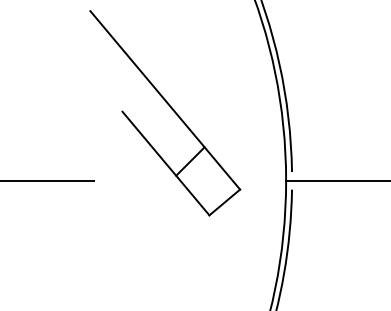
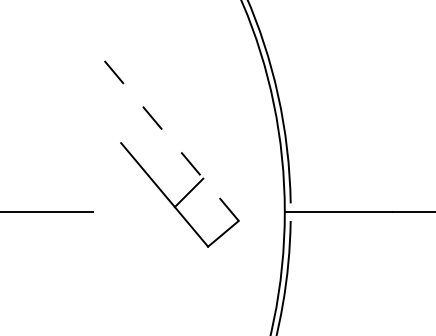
line: (164, 100) -> (163, 131), solid -> dashed

